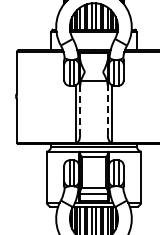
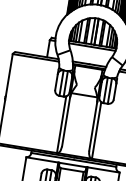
line: (80, 110) -> (66, 122), dashed -> solid
line: (107, 110) -> (92, 126), dashed -> solid

